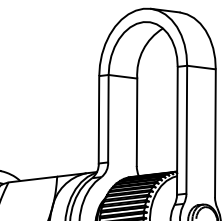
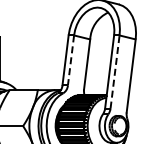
line: (107, 118) -> (70, 60), solid -> dashed
line: (187, 130) -> (115, 72), solid -> dashed

